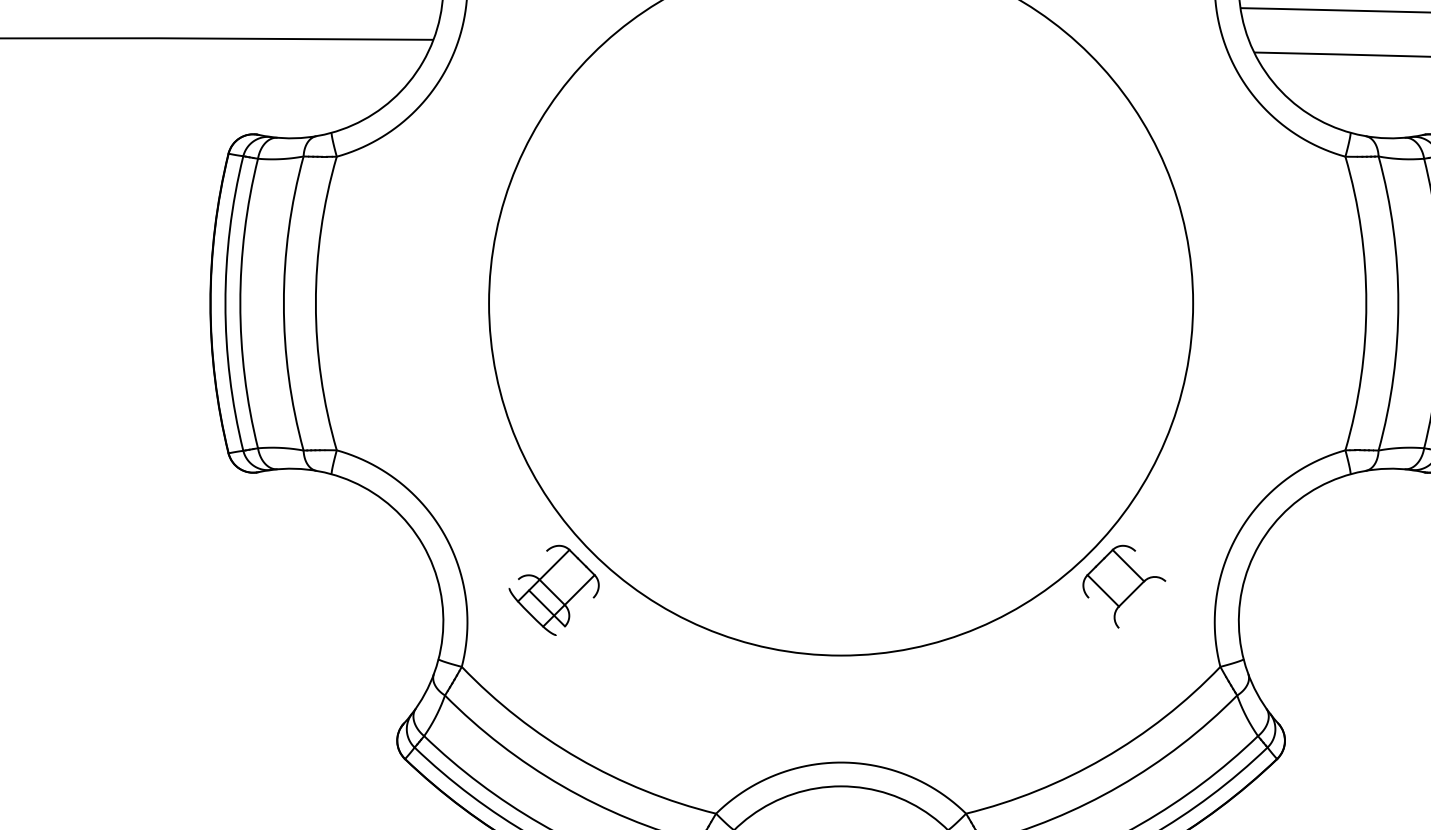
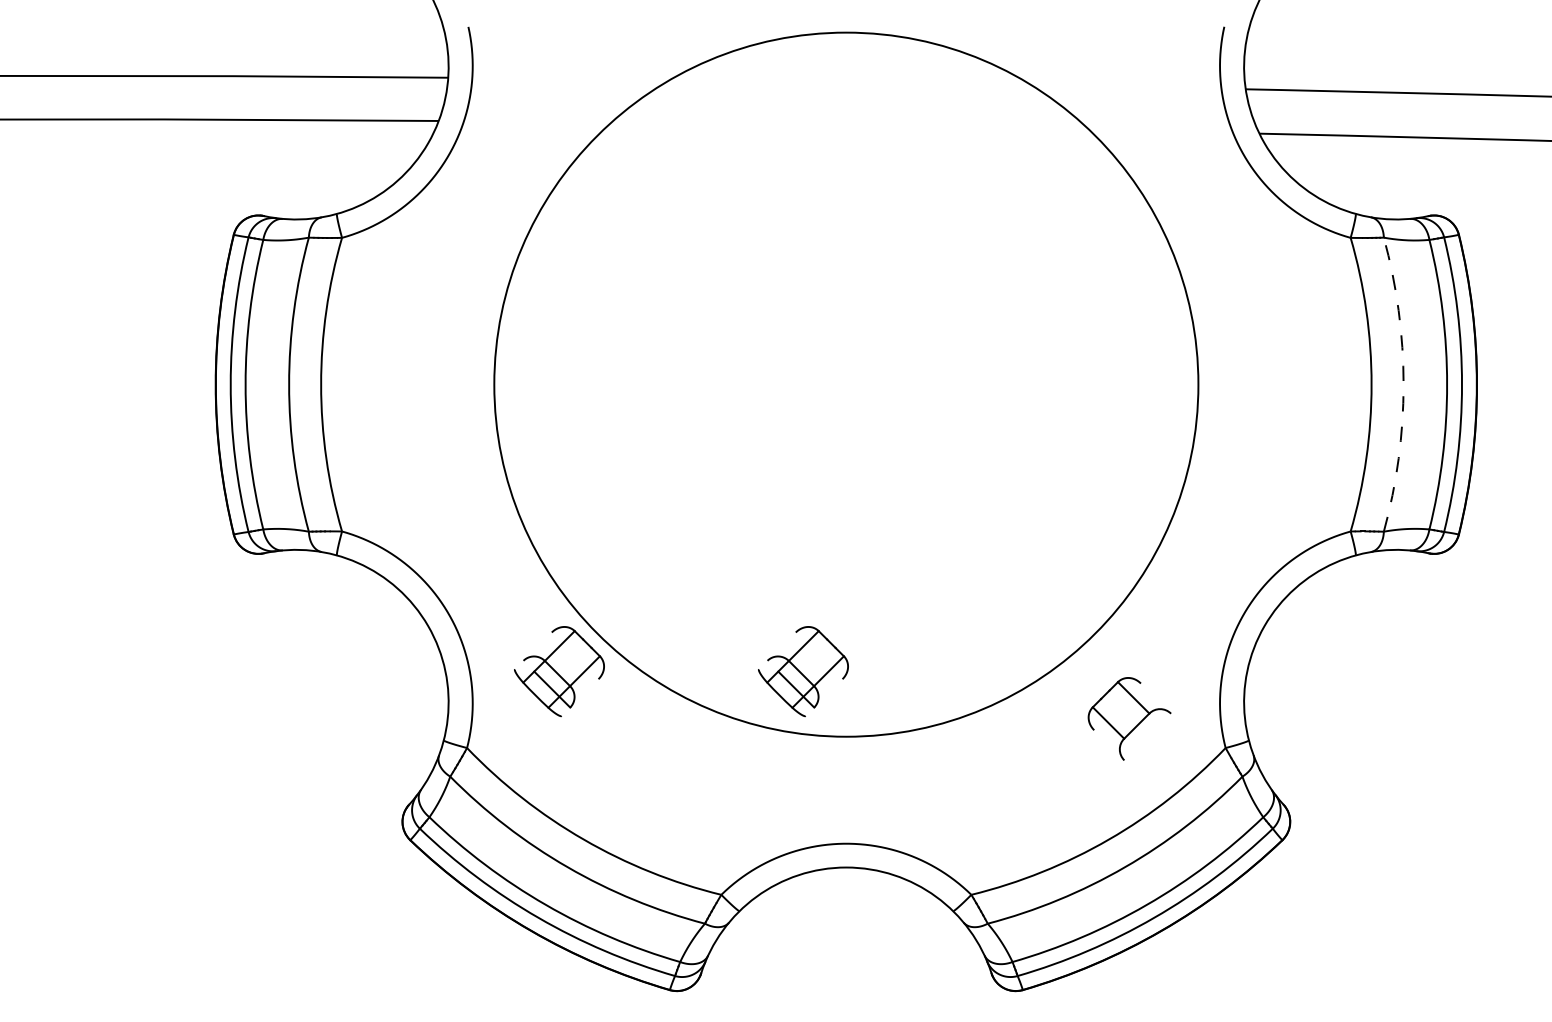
arc: (1398, 303) -> (1403, 384), solid -> dashed
part: (1124, 586) -> (1129, 718), moved
part: (798, 590) -> (803, 671), added

